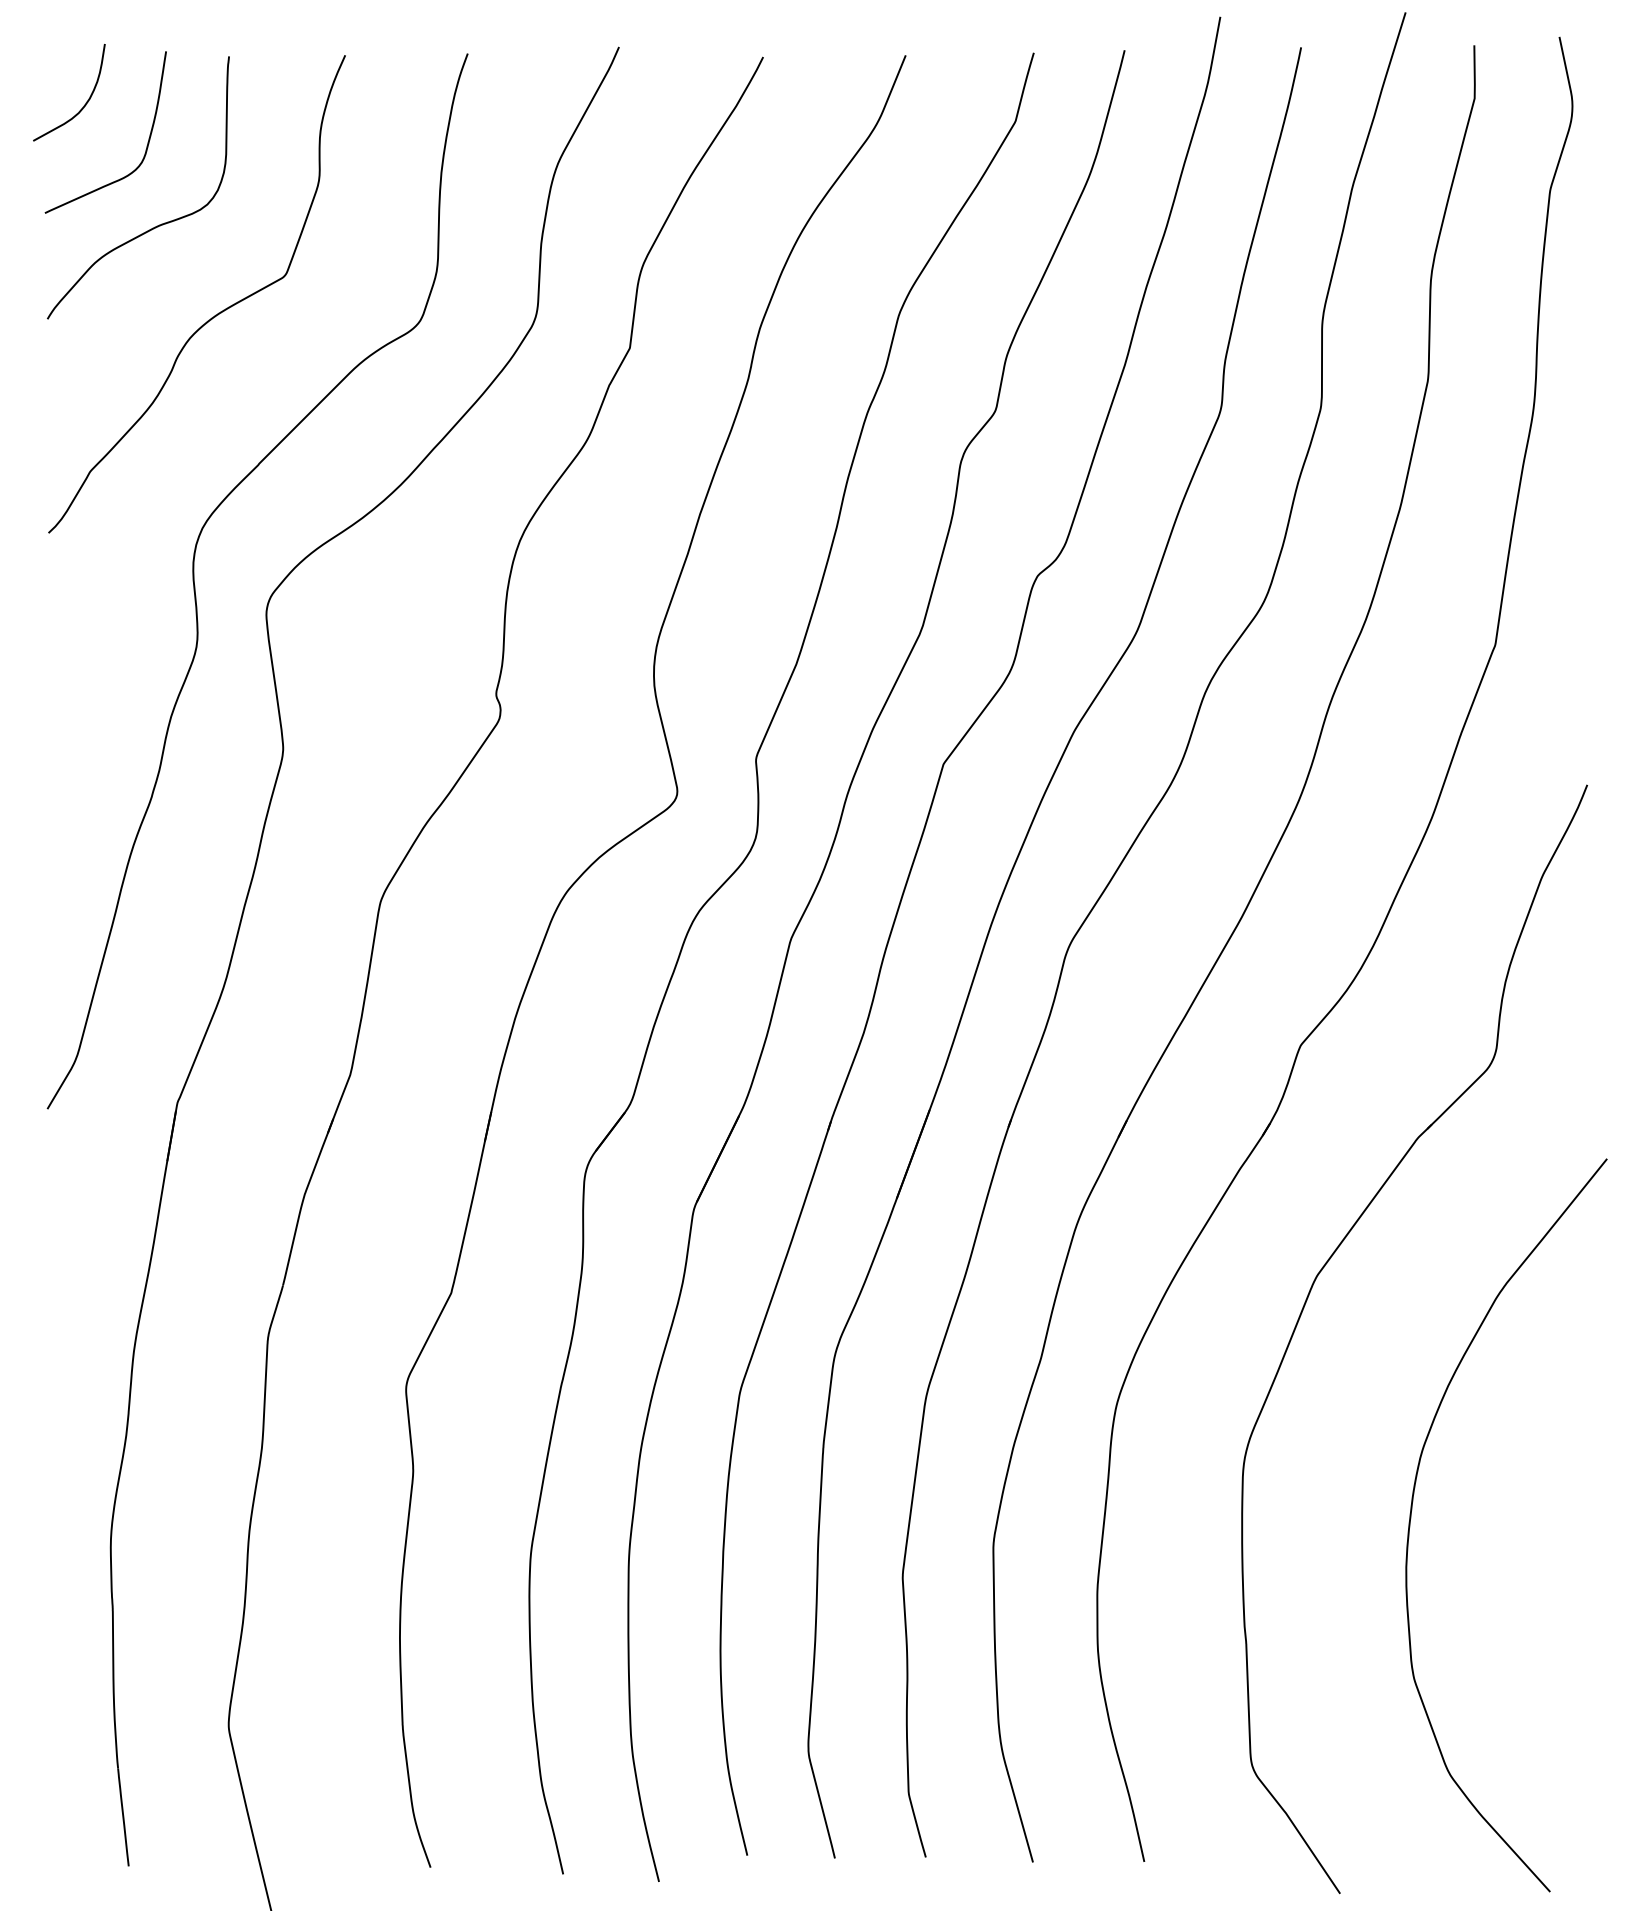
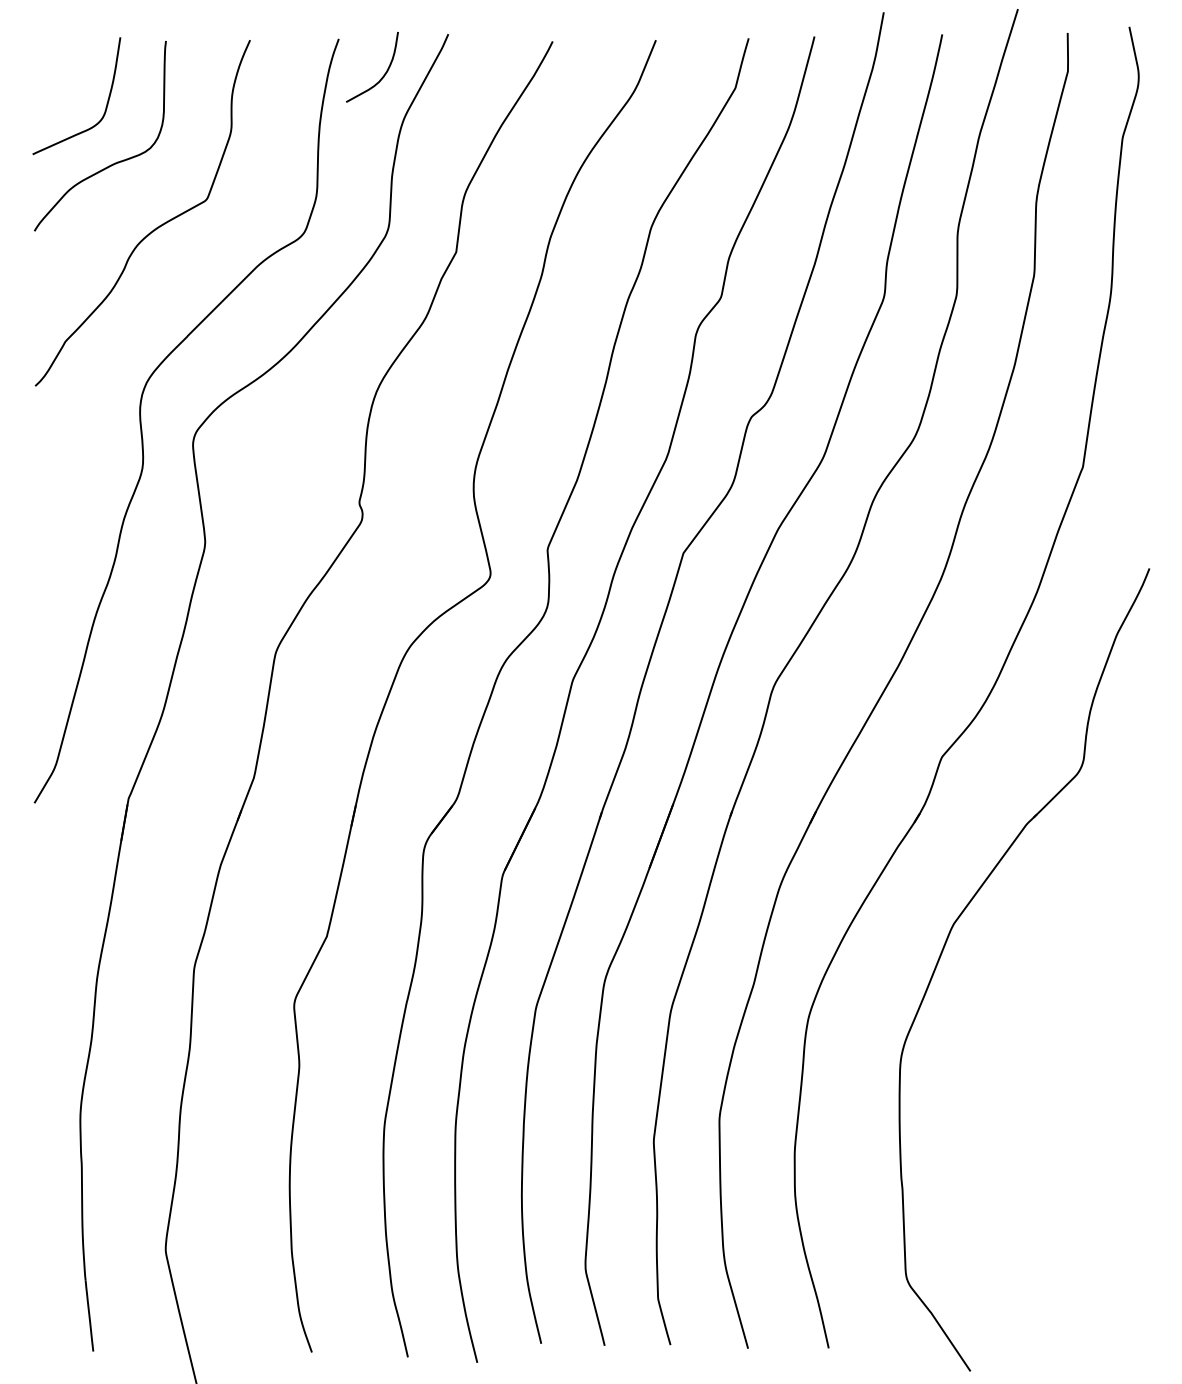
curve: (86, 101) -> (384, 73), moved
curve: (1411, 1519) -> (1022, 1100), removed

